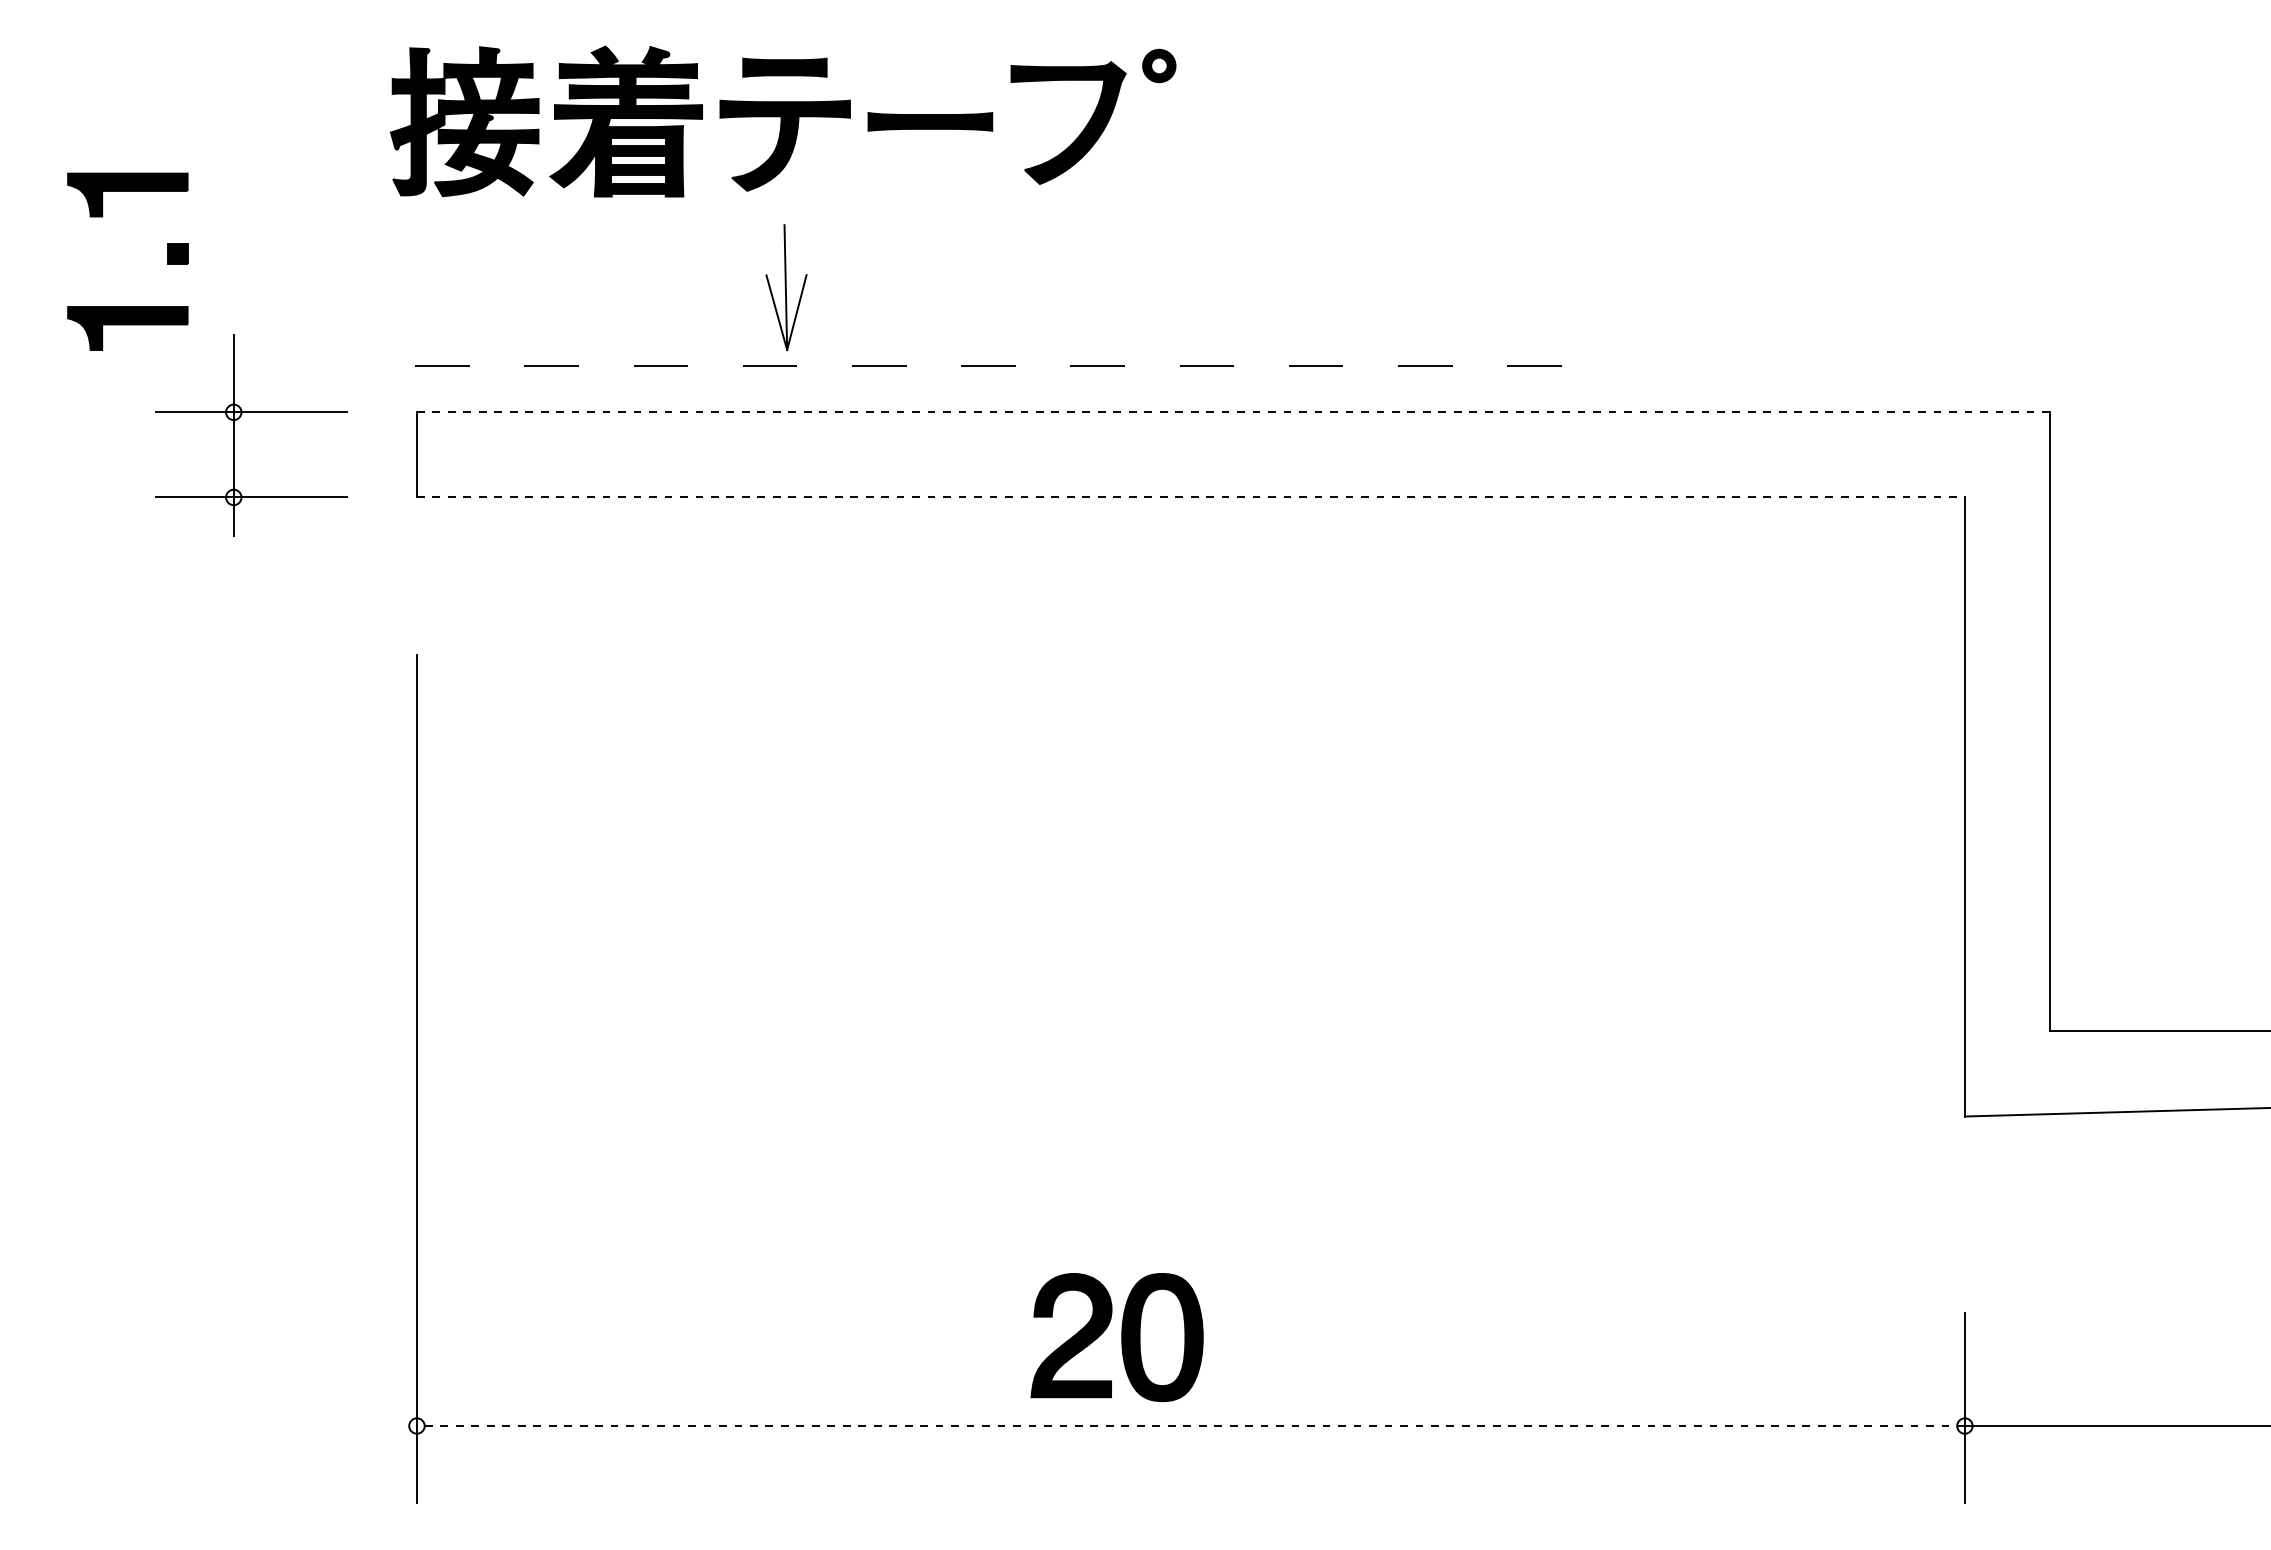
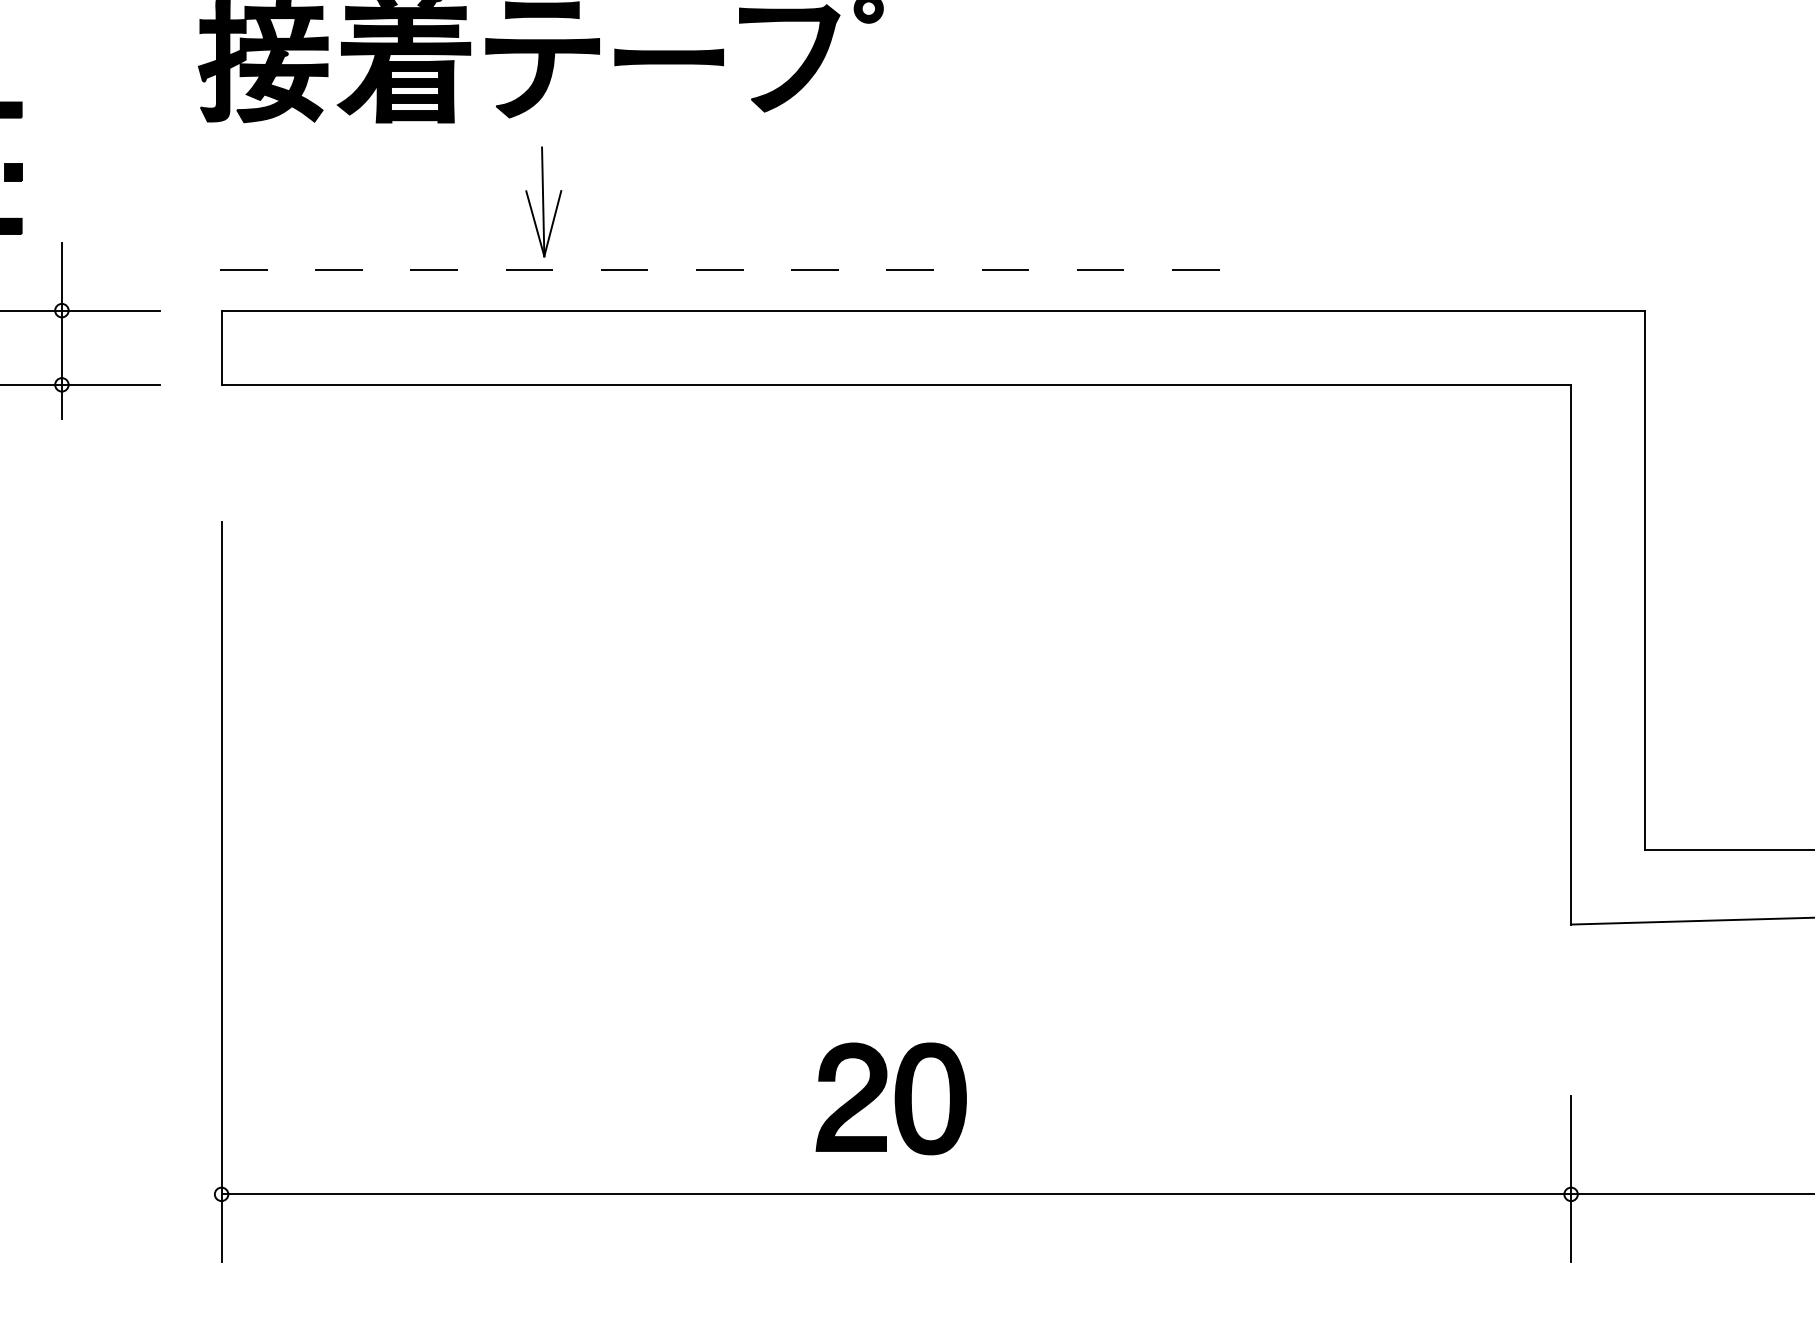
line: (1233, 412) -> (933, 310), dashed -> solid
line: (1190, 497) -> (895, 384), dashed -> solid
part: (1116, 1337) -> (890, 1098), moved
line: (1190, 1426) -> (895, 1194), dashed -> solid

